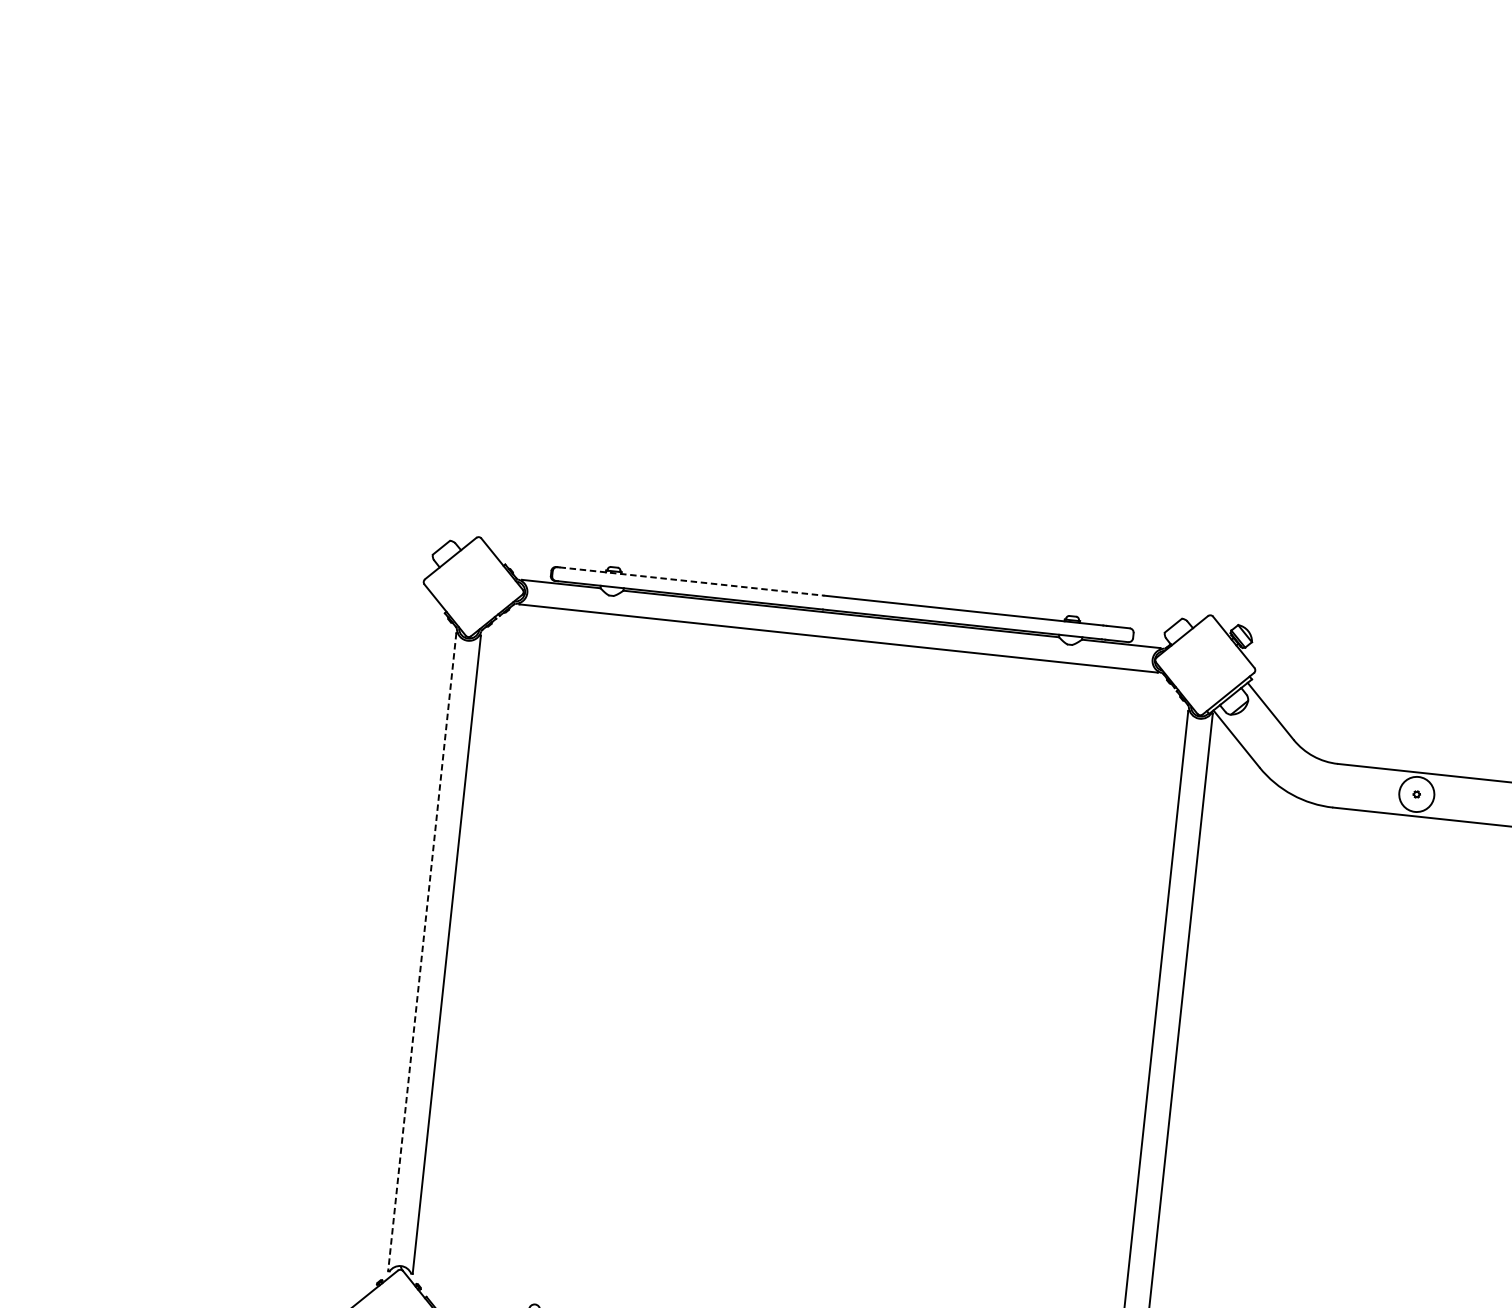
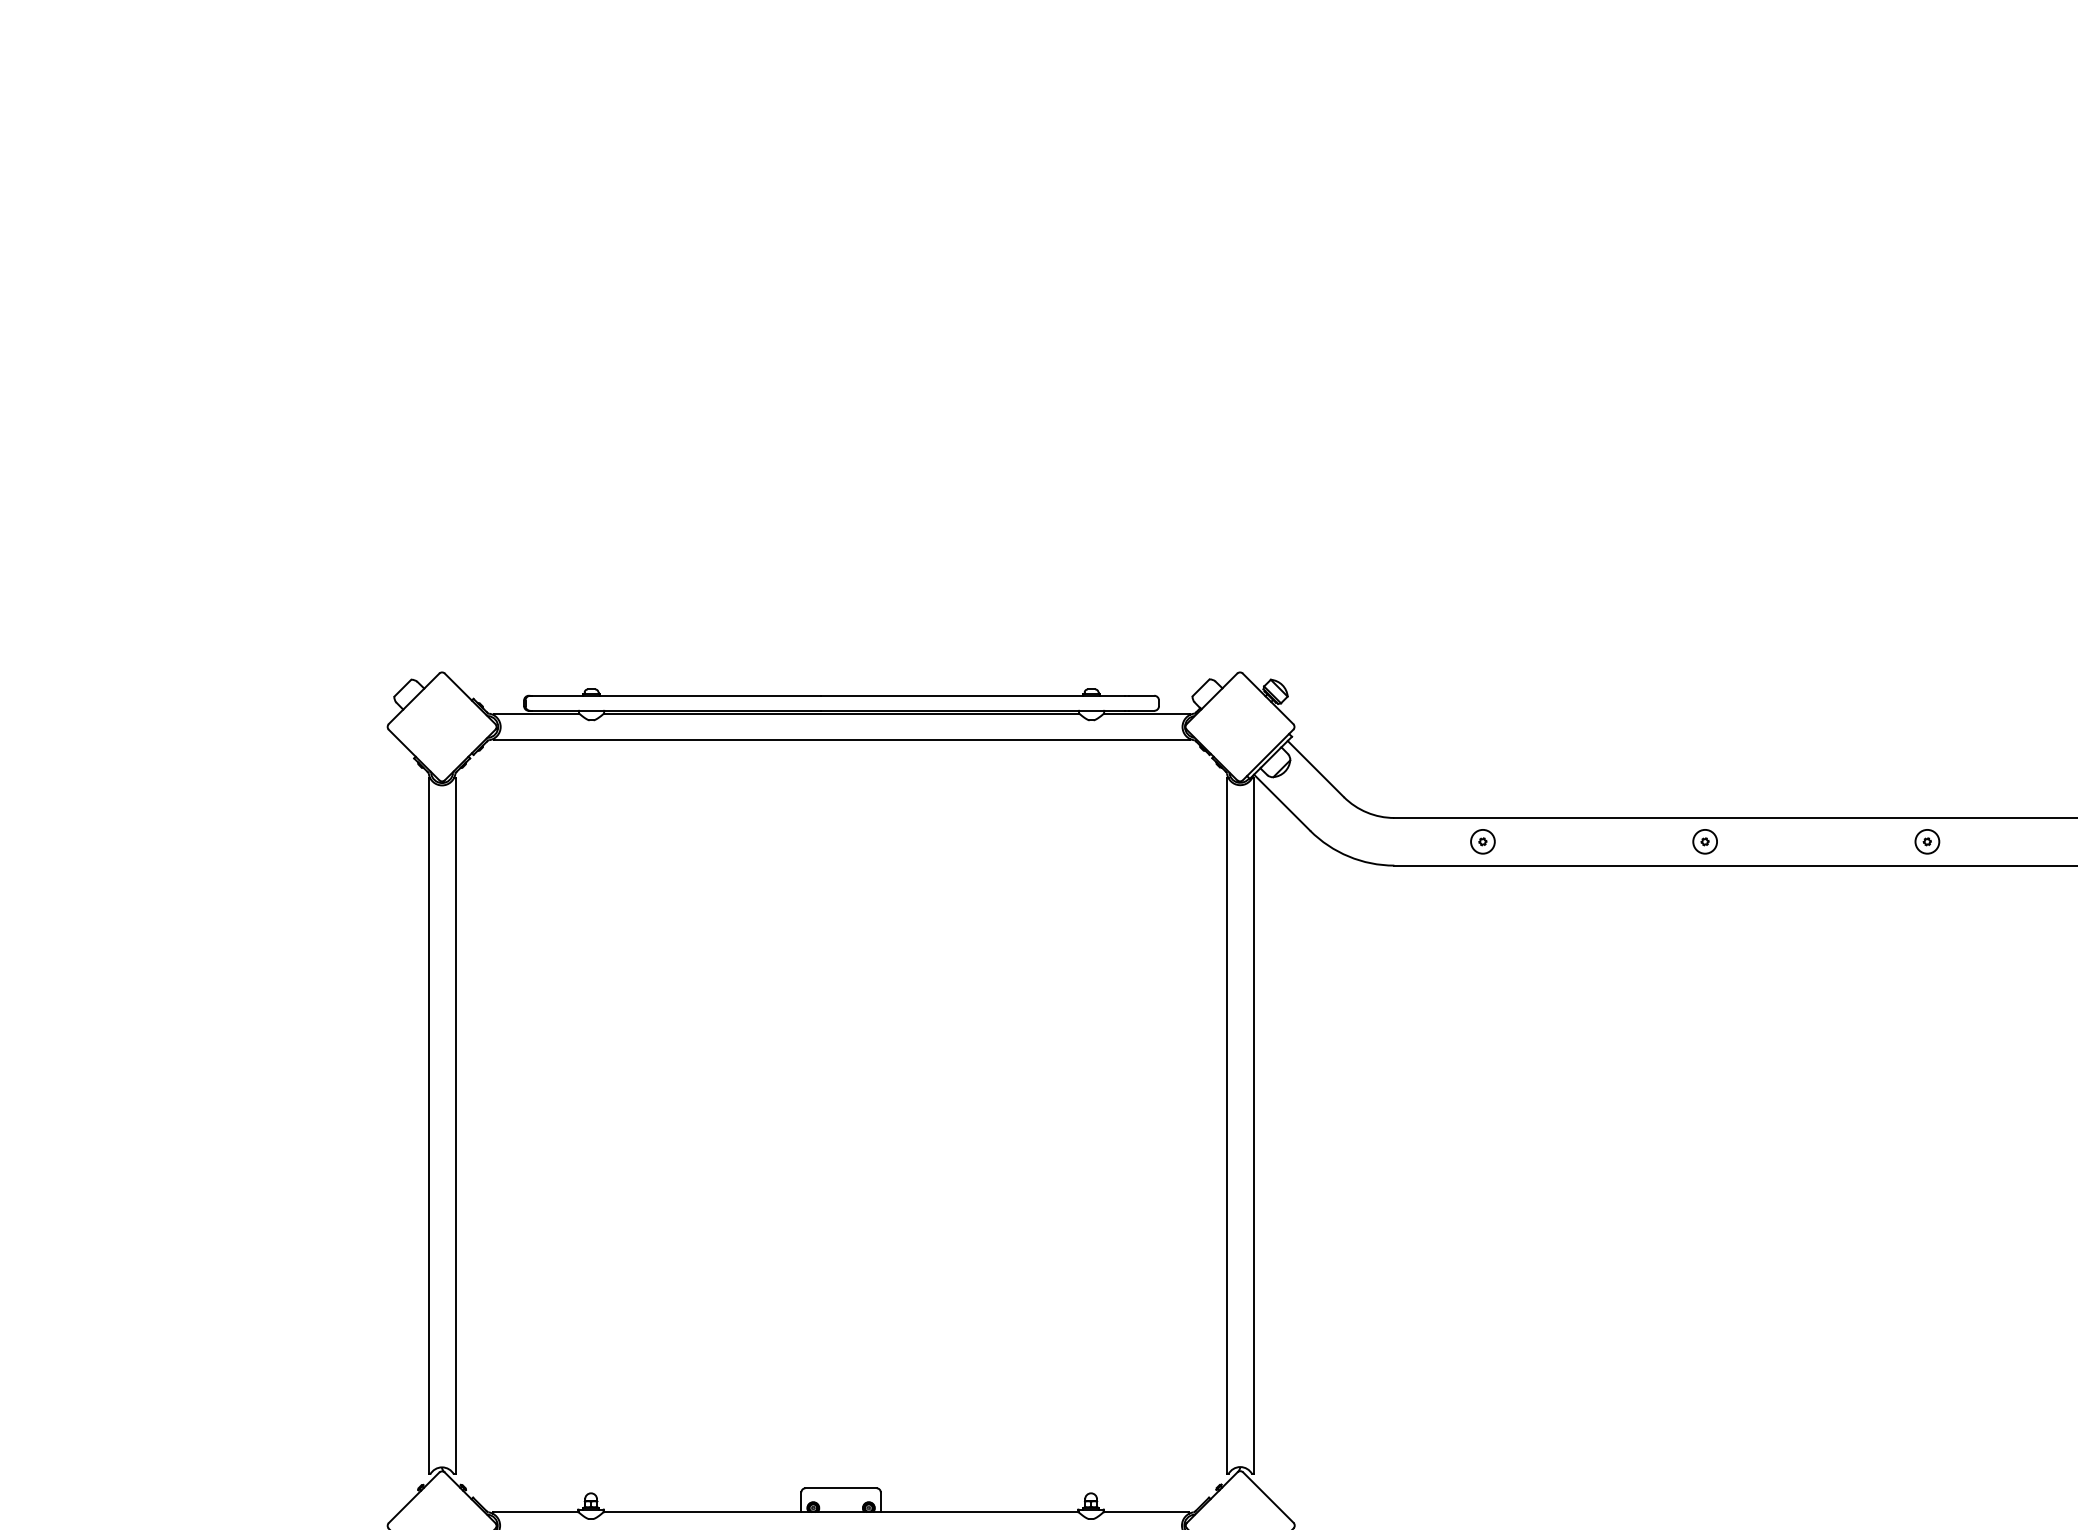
line: (692, 581) -> (677, 695), dashed -> solid
circle: (1416, 794) -> (1482, 841), size x0.62
line: (422, 952) -> (428, 1126), dashed -> solid

